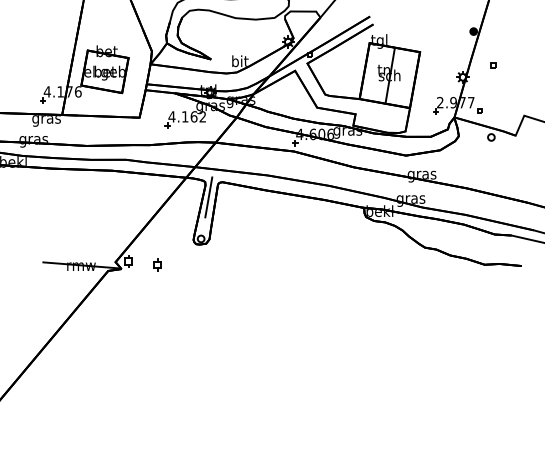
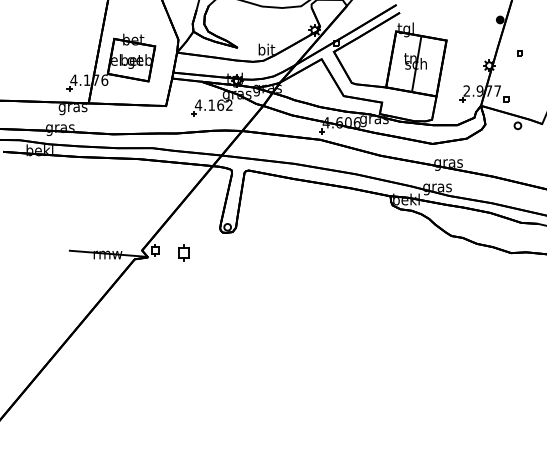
line: (207, 197) -> (234, 185), removed
part: (157, 265) -> (184, 253), size x1.4

